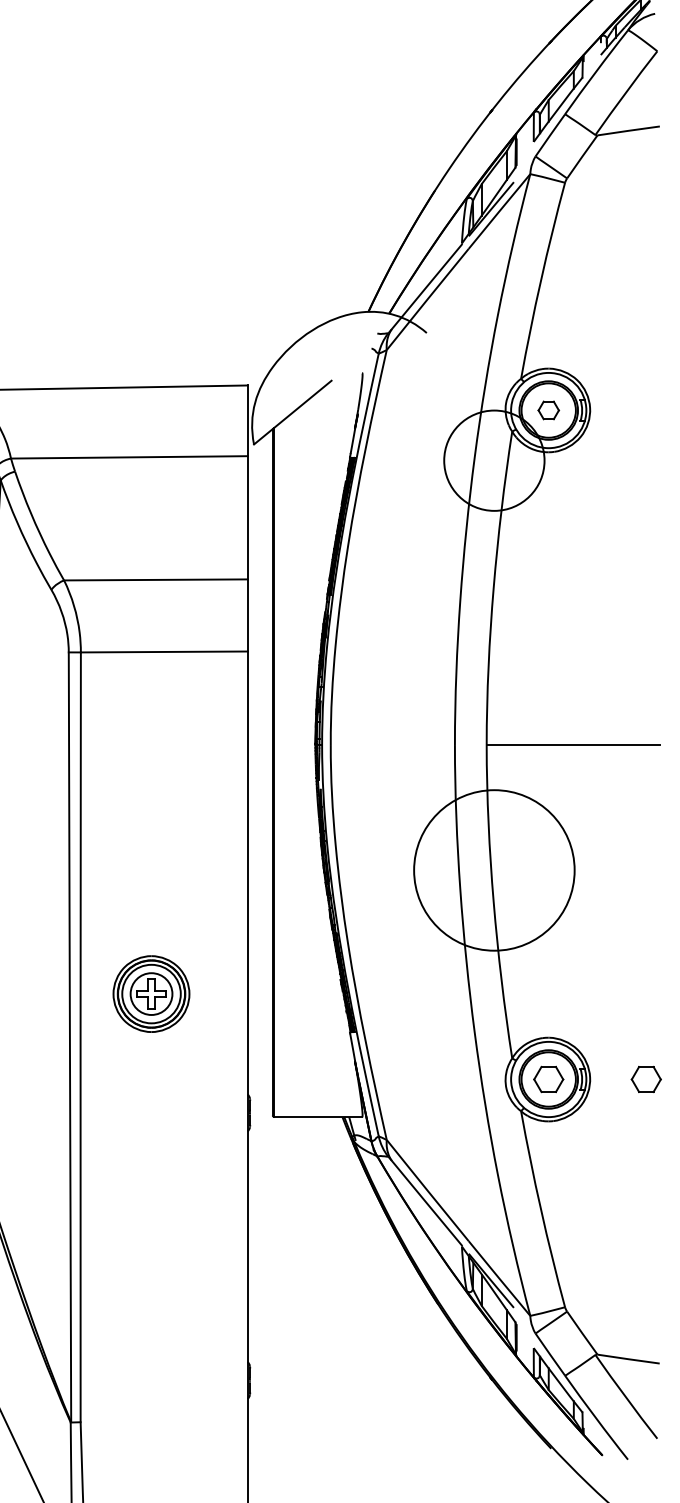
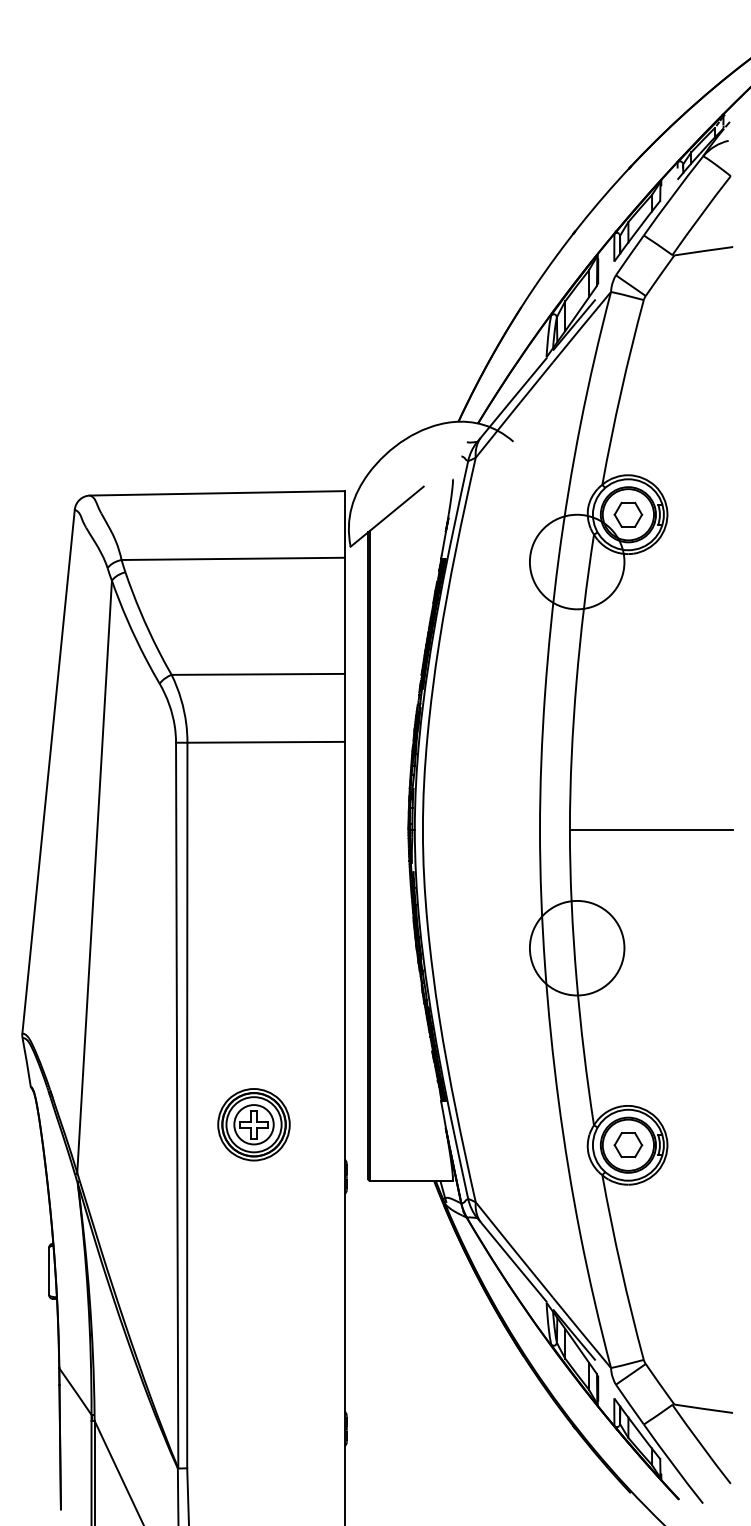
part: (548, 410) -> (628, 514), size x1.43
circle: (493, 869) -> (576, 947), size x0.62
part: (150, 993) -> (253, 1124), moved
part: (646, 1079) -> (720, 1145), removed

